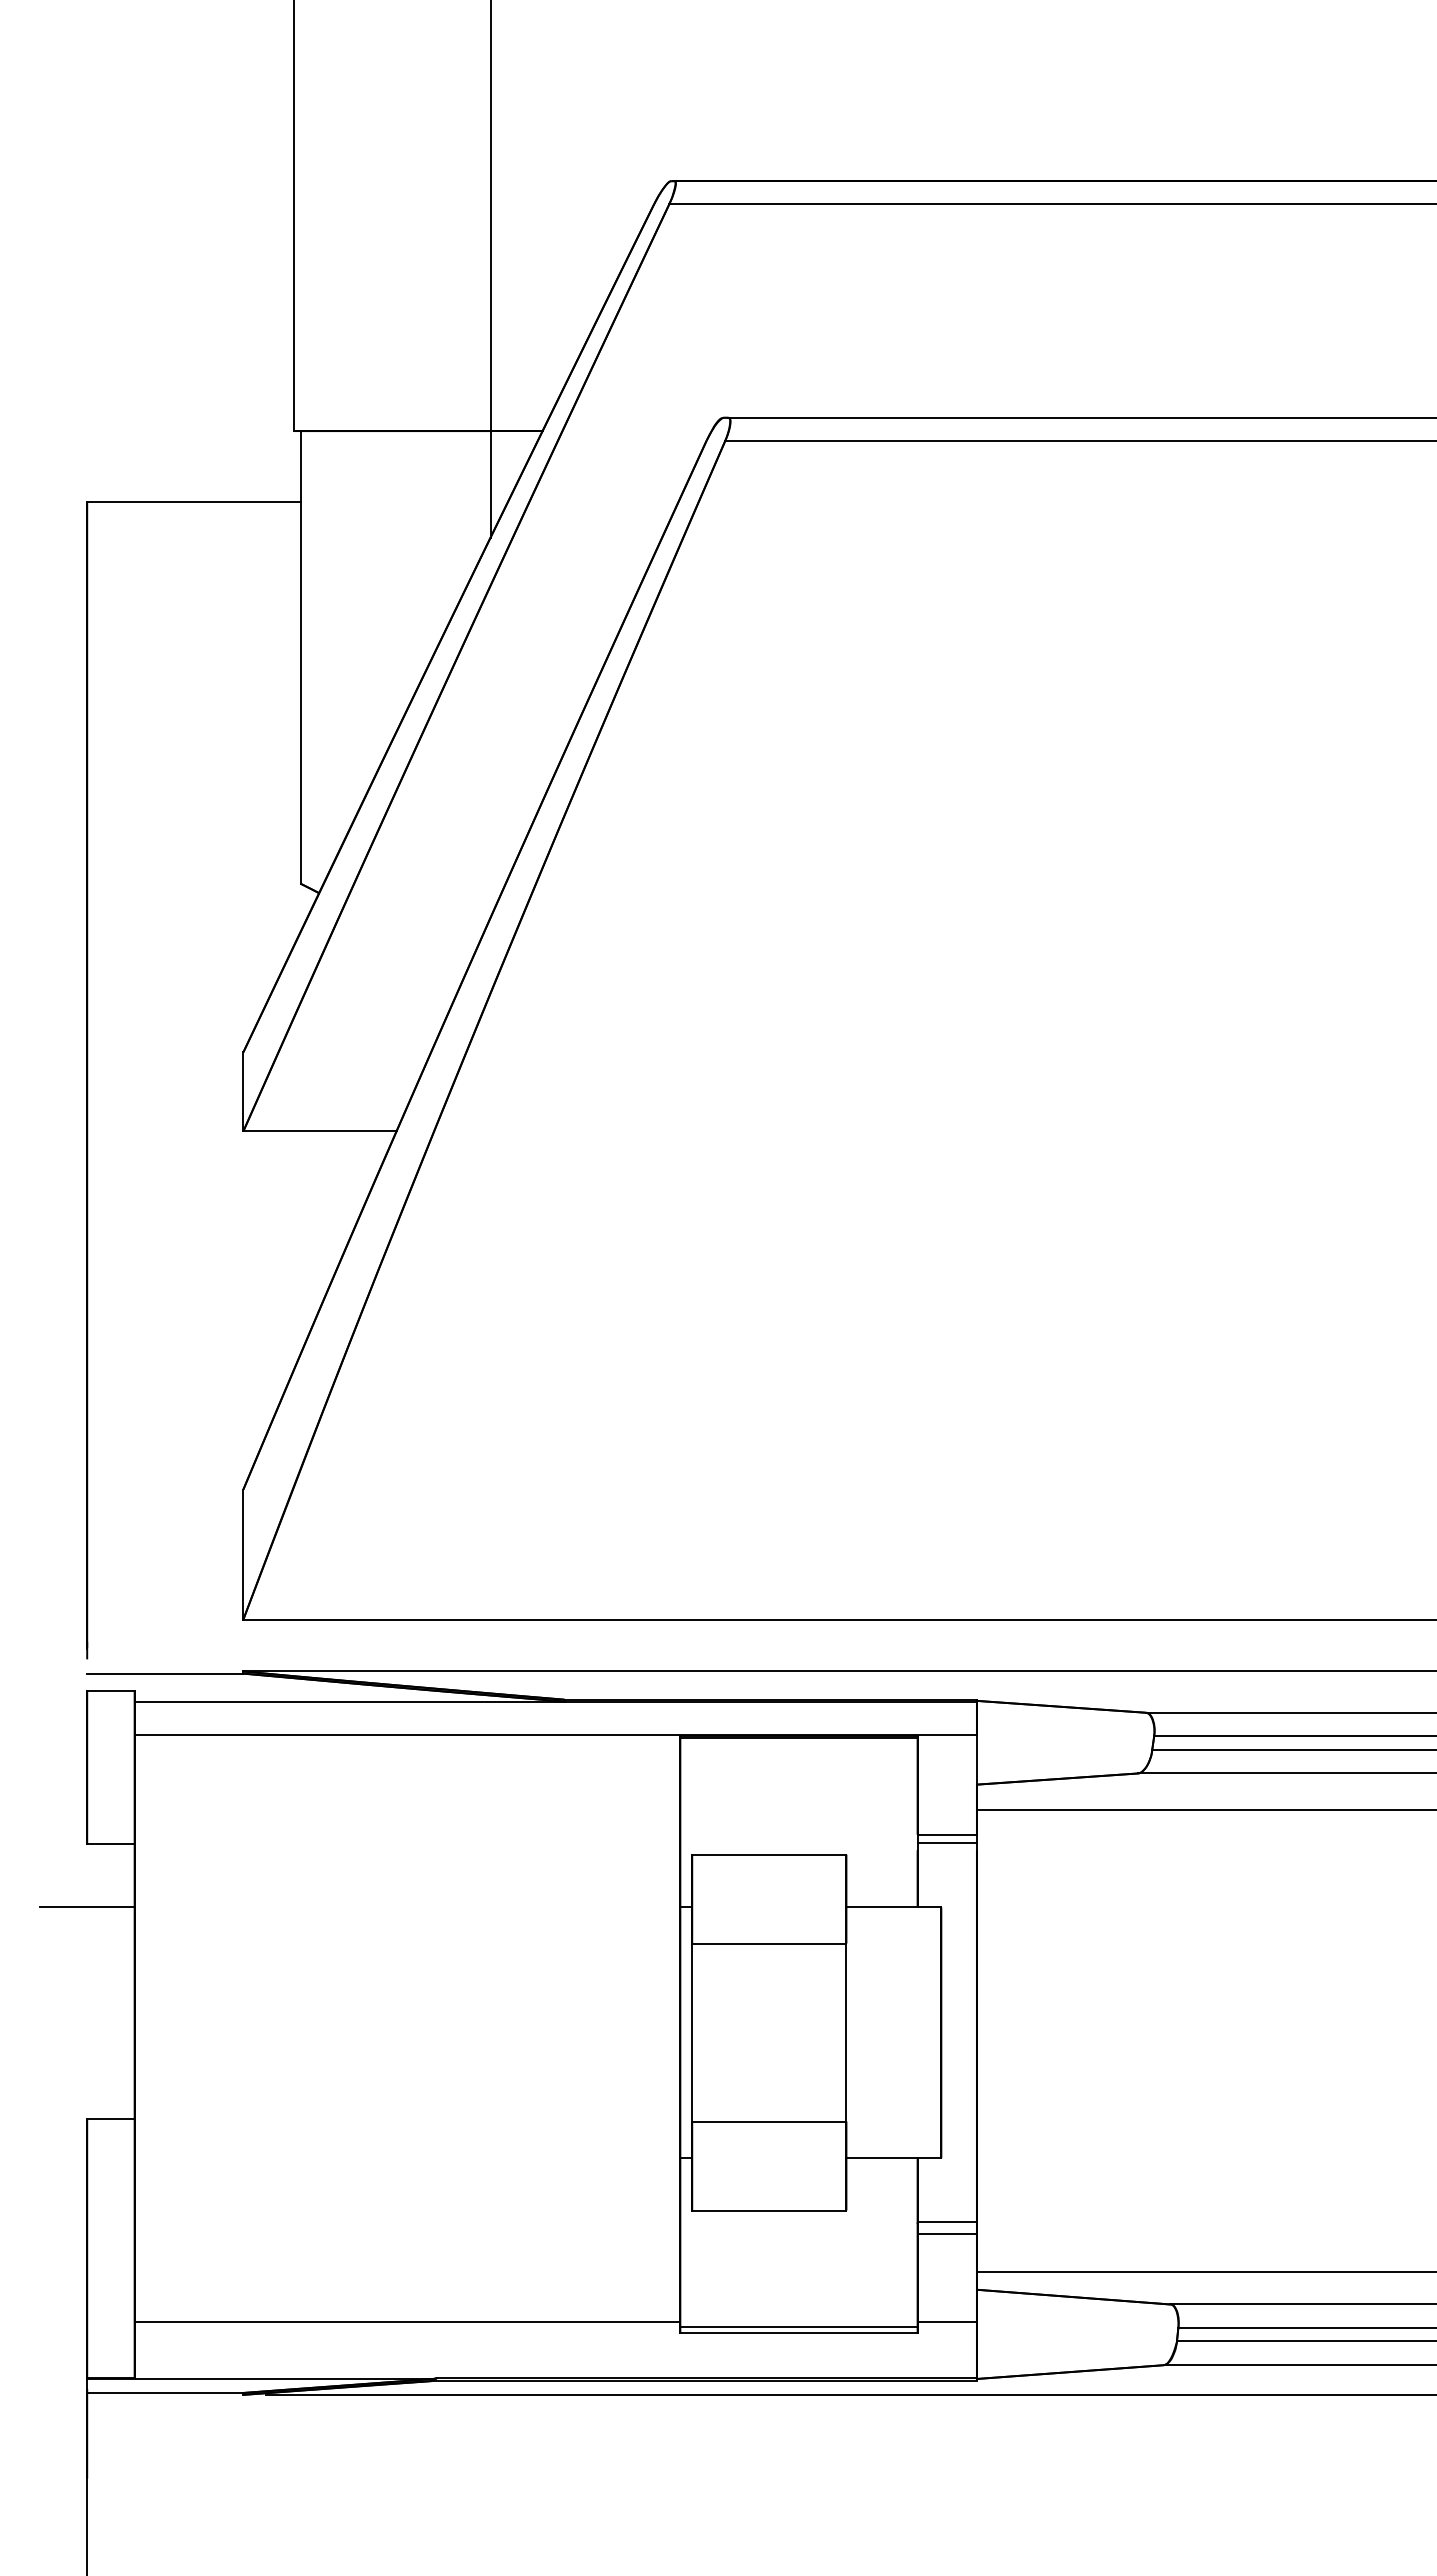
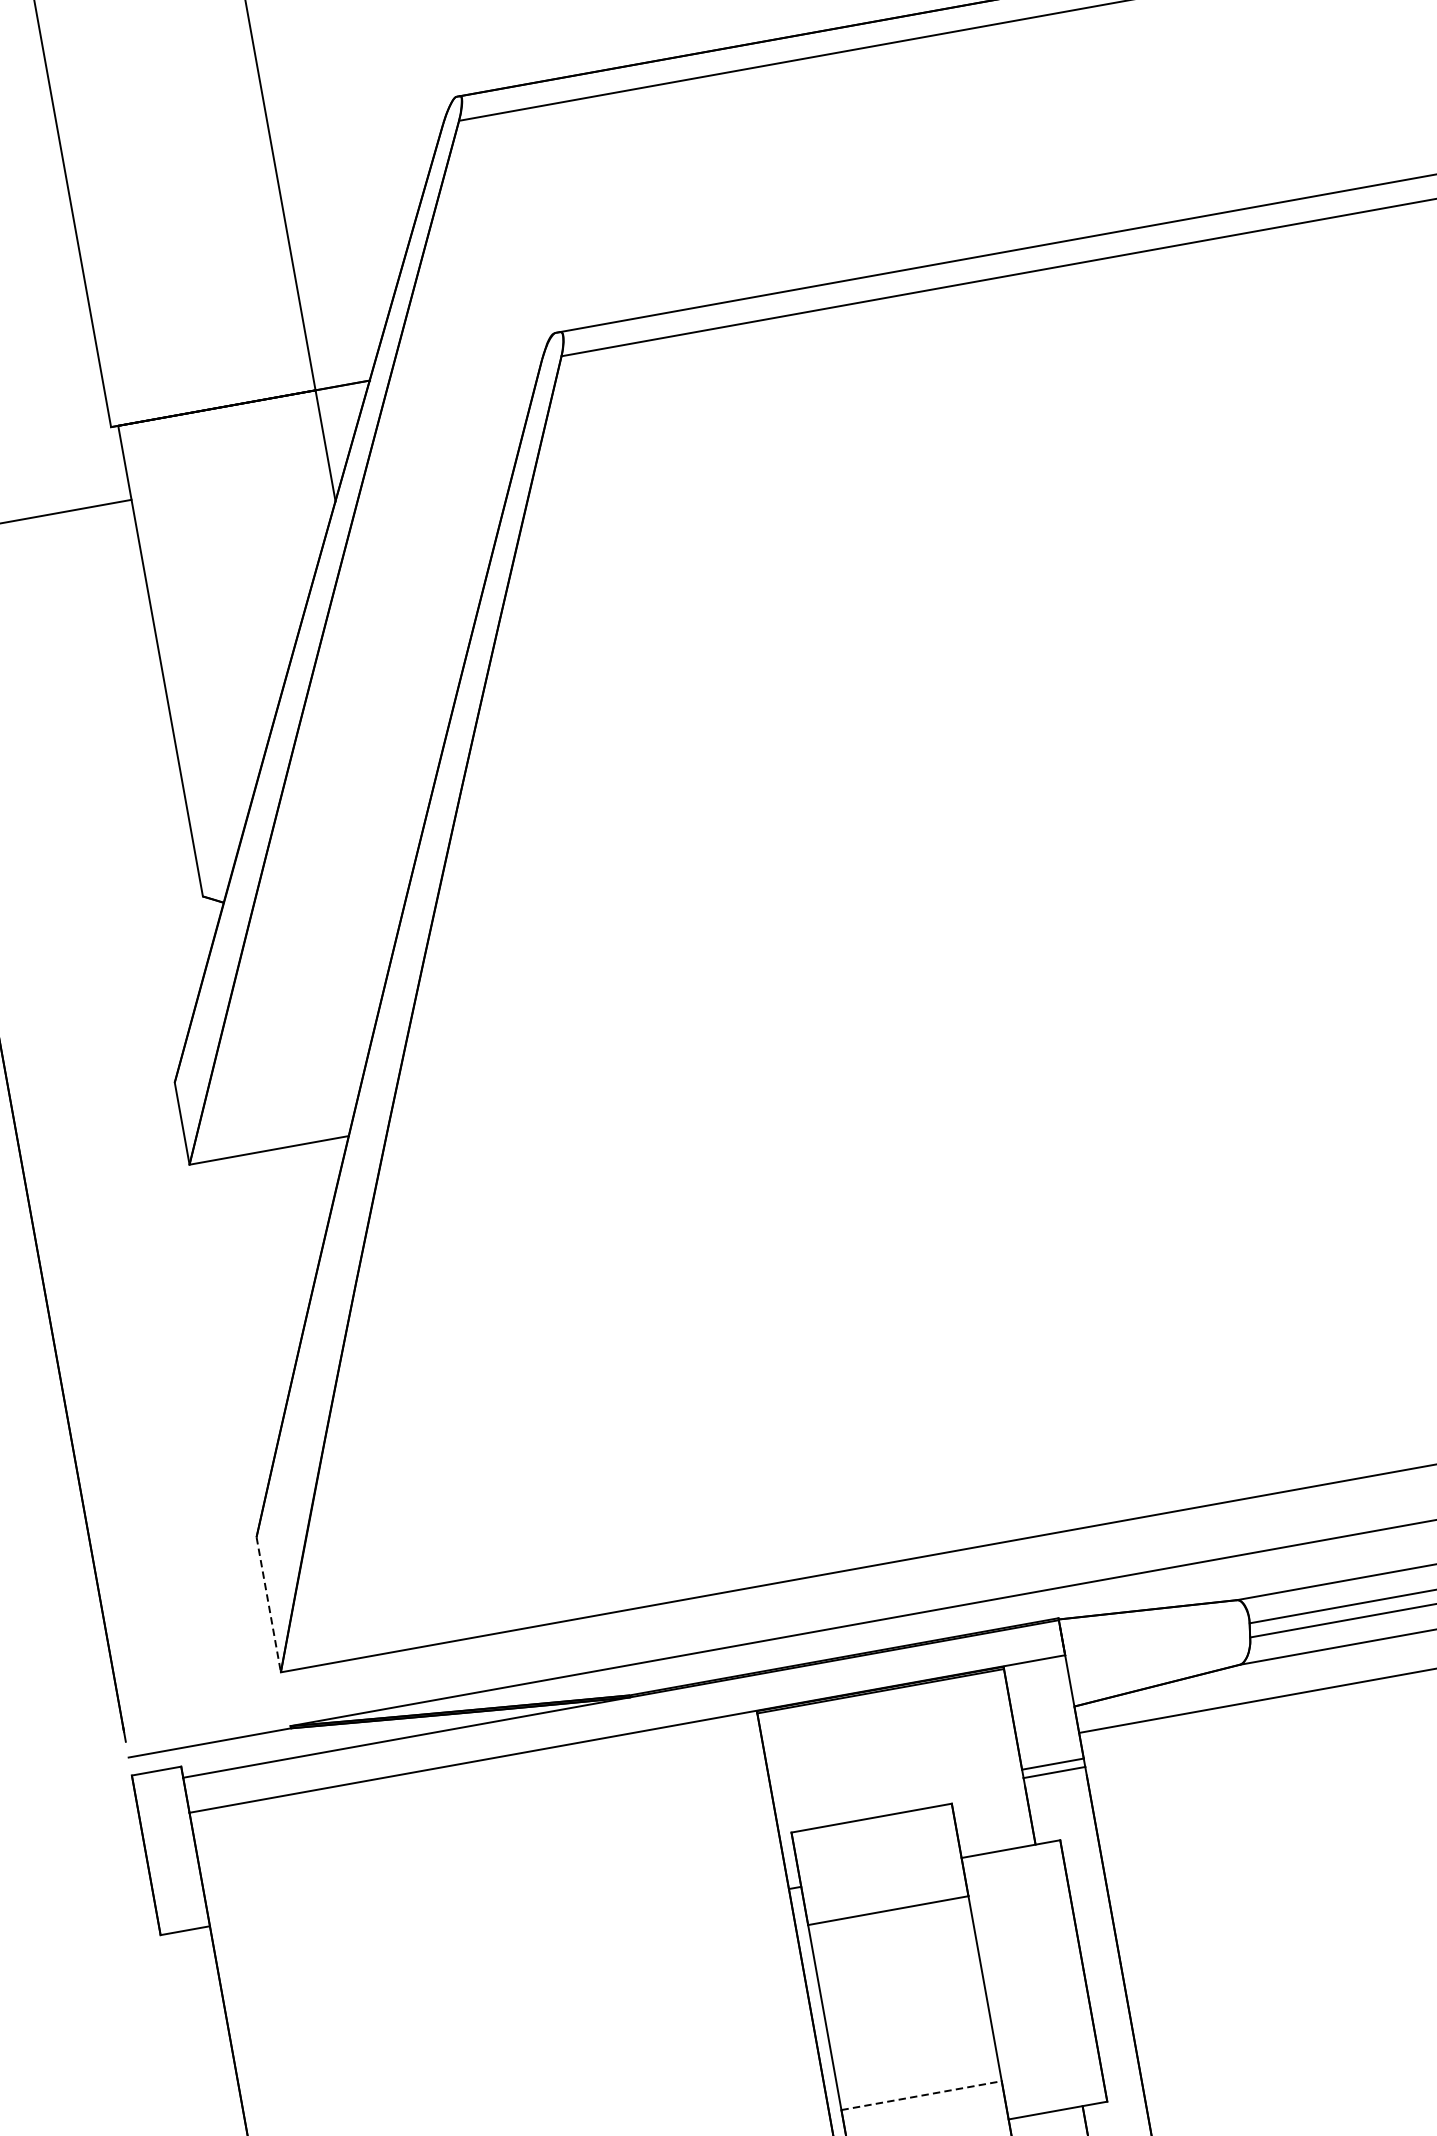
line: (243, 1555) -> (269, 1605), solid -> dashed
line: (86, 1906) -> (171, 1999), removed
line: (769, 2121) -> (921, 2095), solid -> dashed

